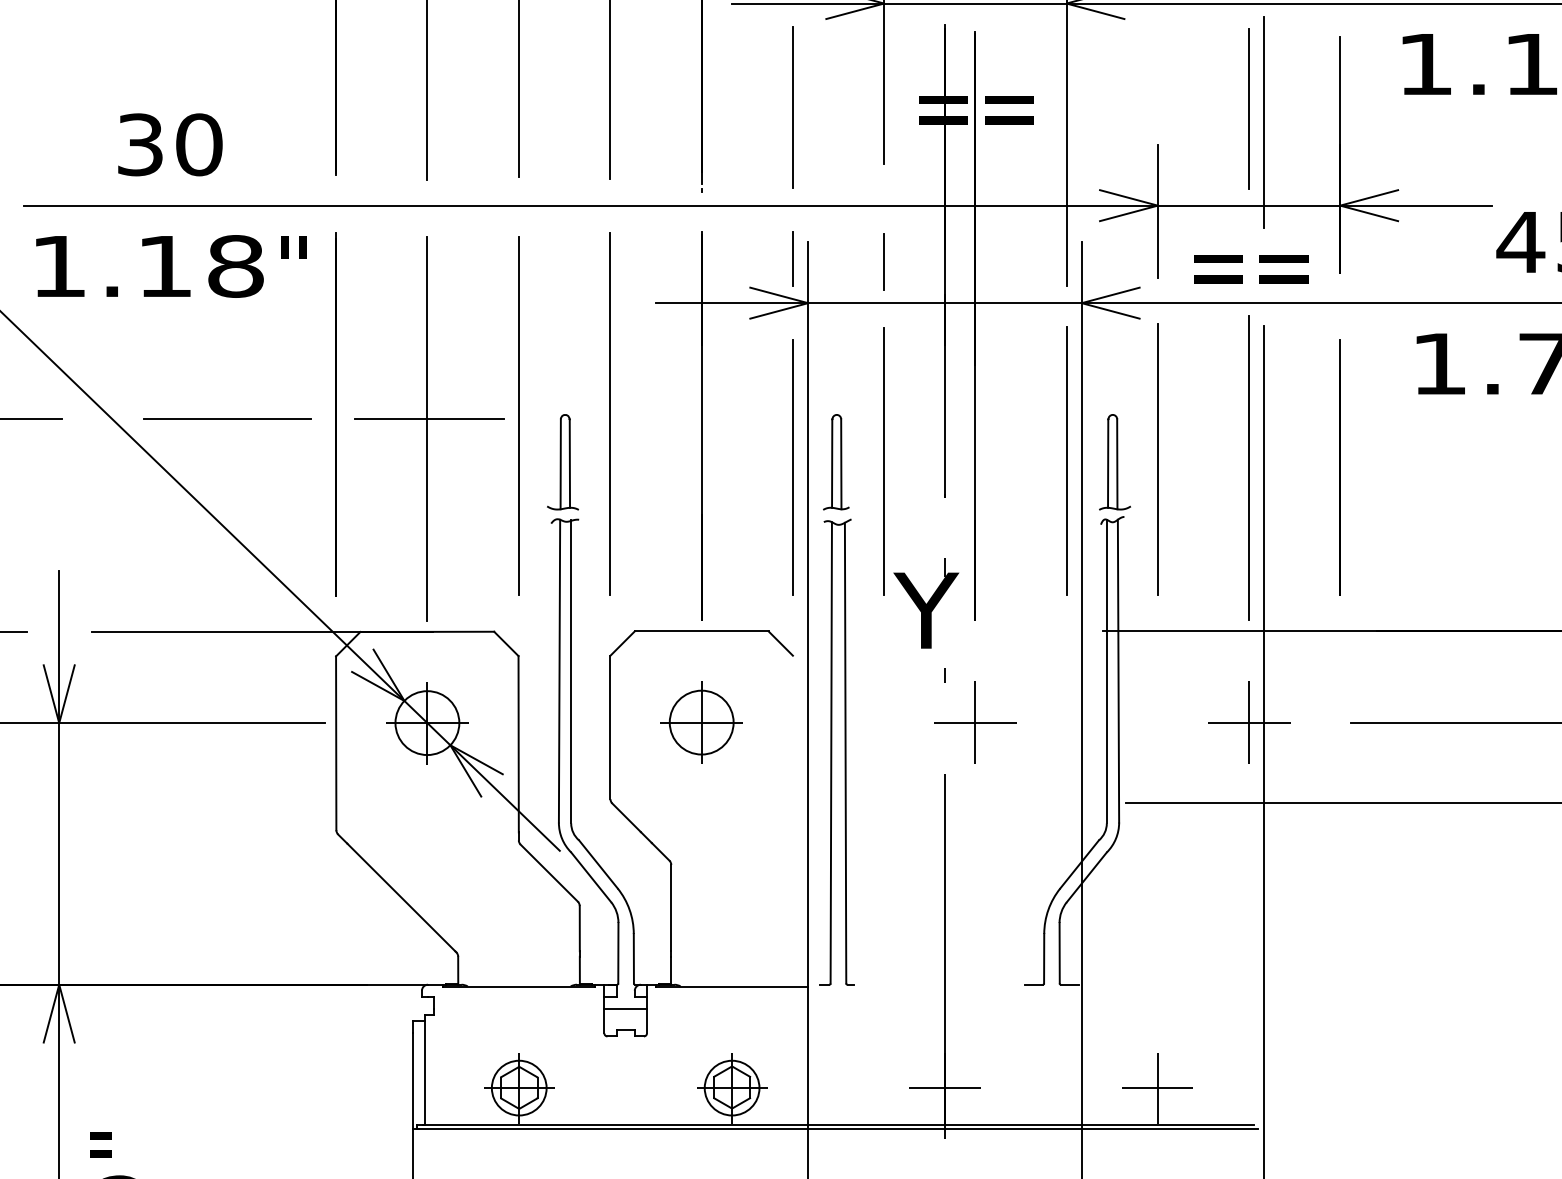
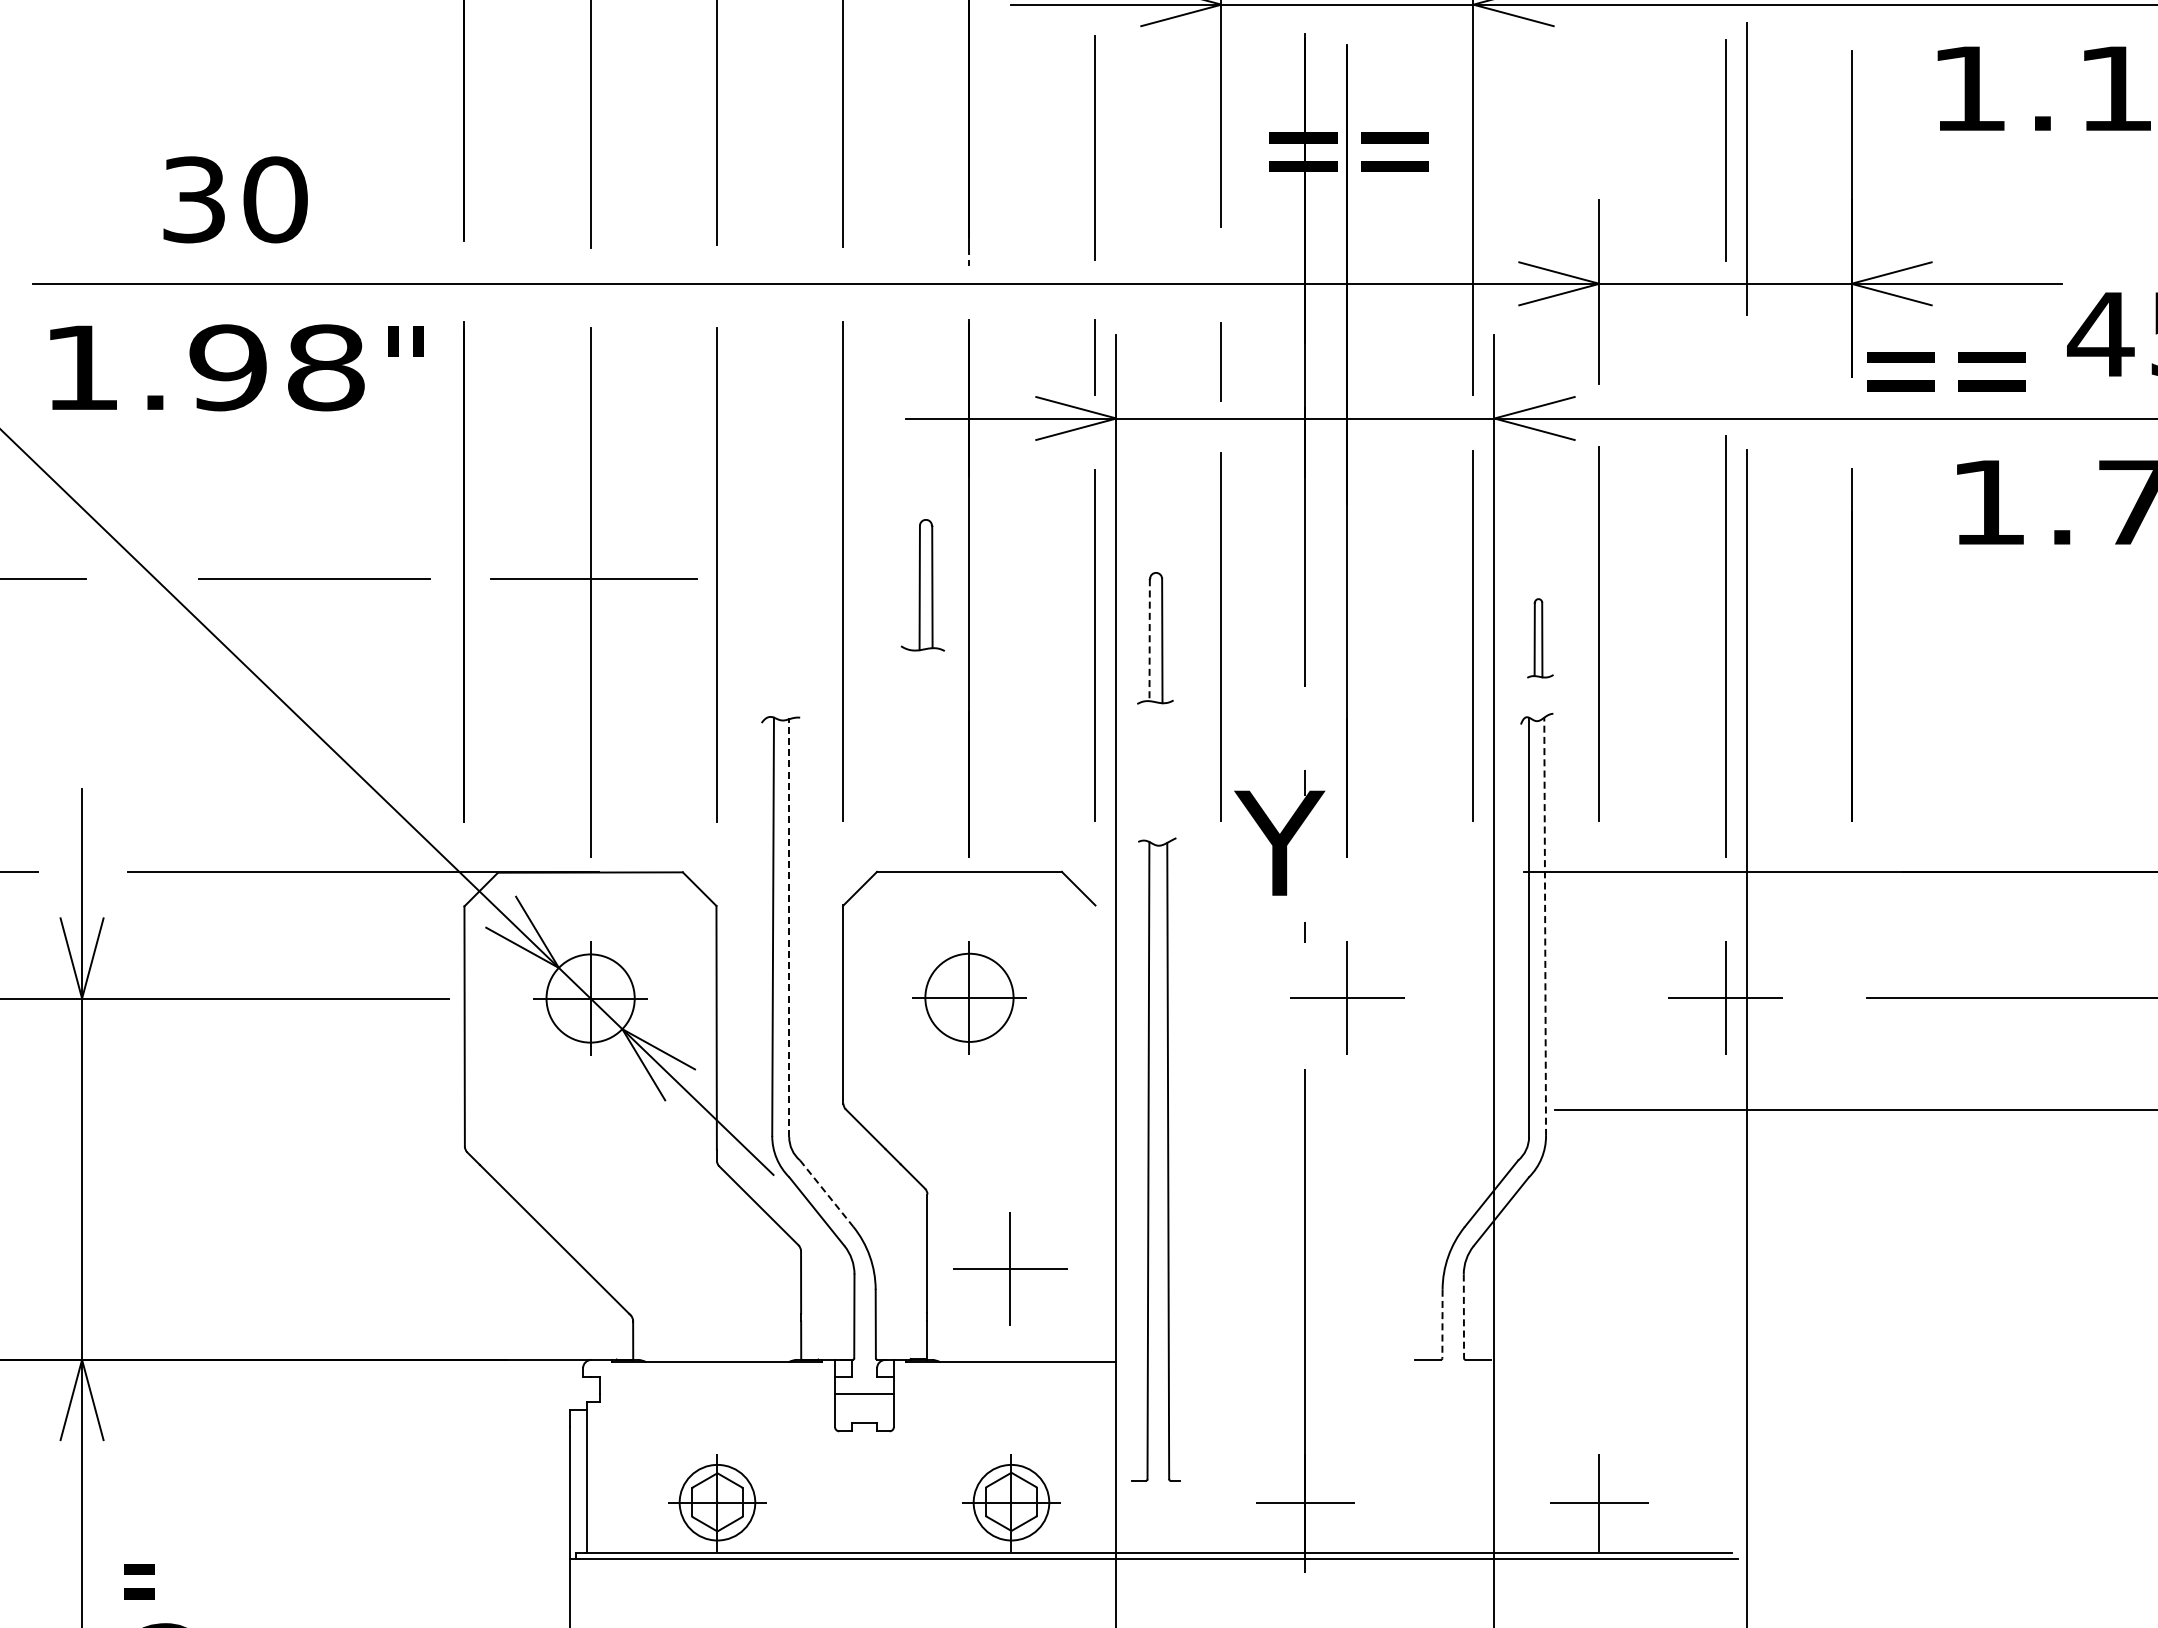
text: (164, 266) -> (227, 367), 1.18 -> 1.98
text: (1251, 269) -> (1946, 371), moved
part: (562, 462) -> (922, 585), moved
part: (1115, 462) -> (1540, 638), size x0.6
line: (832, 463) -> (1149, 640), solid -> dashed
line: (1118, 670) -> (1545, 926), solid -> dashed
line: (571, 671) -> (789, 927), solid -> dashed
part: (836, 752) -> (1155, 1159), moved
line: (598, 864) -> (826, 1193), solid -> dashed
part: (731, 918) -> (1010, 1268), added
line: (1059, 953) -> (1463, 1316), solid -> dashed
line: (1044, 959) -> (1442, 1324), solid -> dashed

